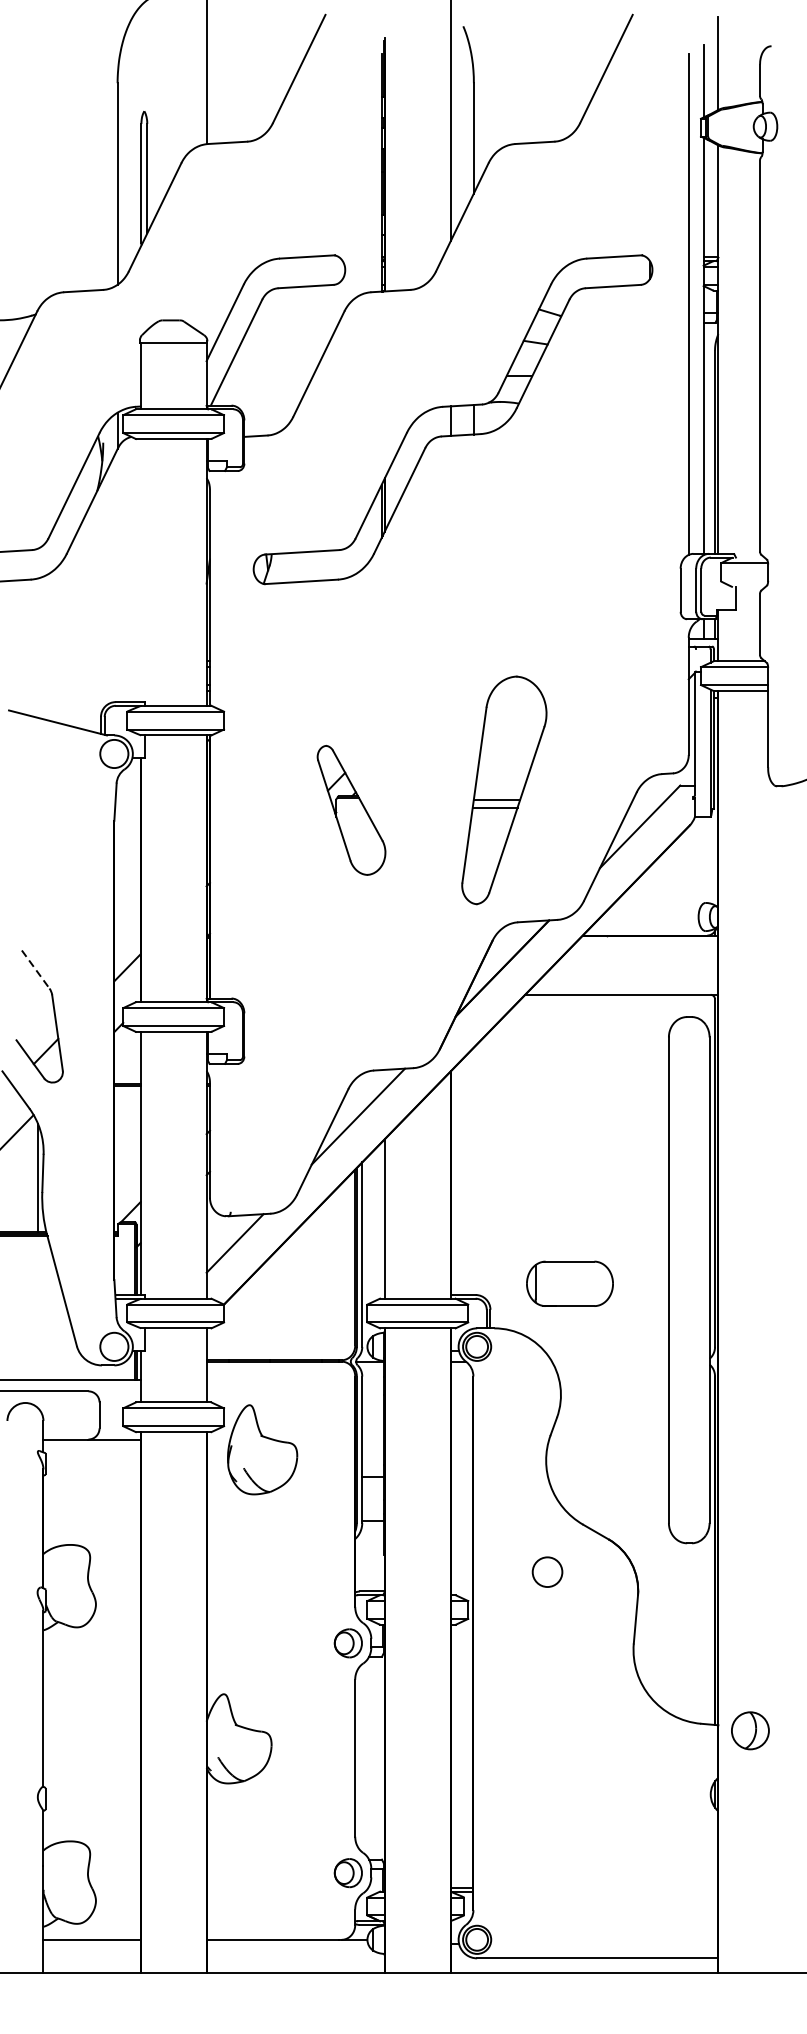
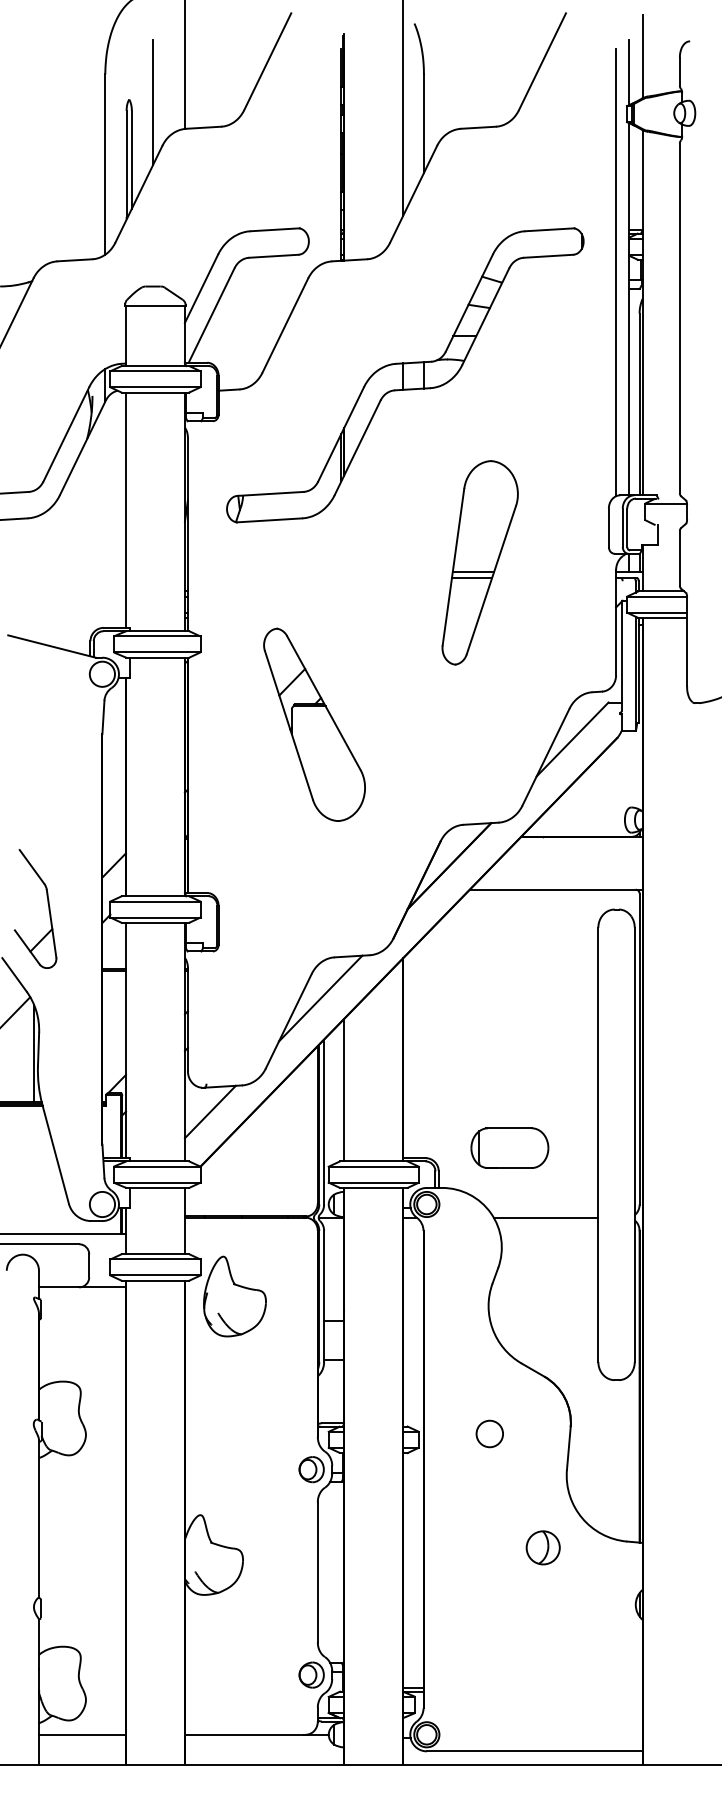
line: (171, 114) -> (153, 102), added
line: (140, 569) -> (125, 509), added
part: (503, 790) -> (479, 562), moved
part: (351, 810) -> (314, 724), size x1.67
line: (36, 970) -> (32, 867), dashed -> solid
line: (609, 1361) -> (545, 1217), added
circle: (547, 1571) -> (489, 1433), moved
part: (749, 1730) -> (542, 1547), moved

